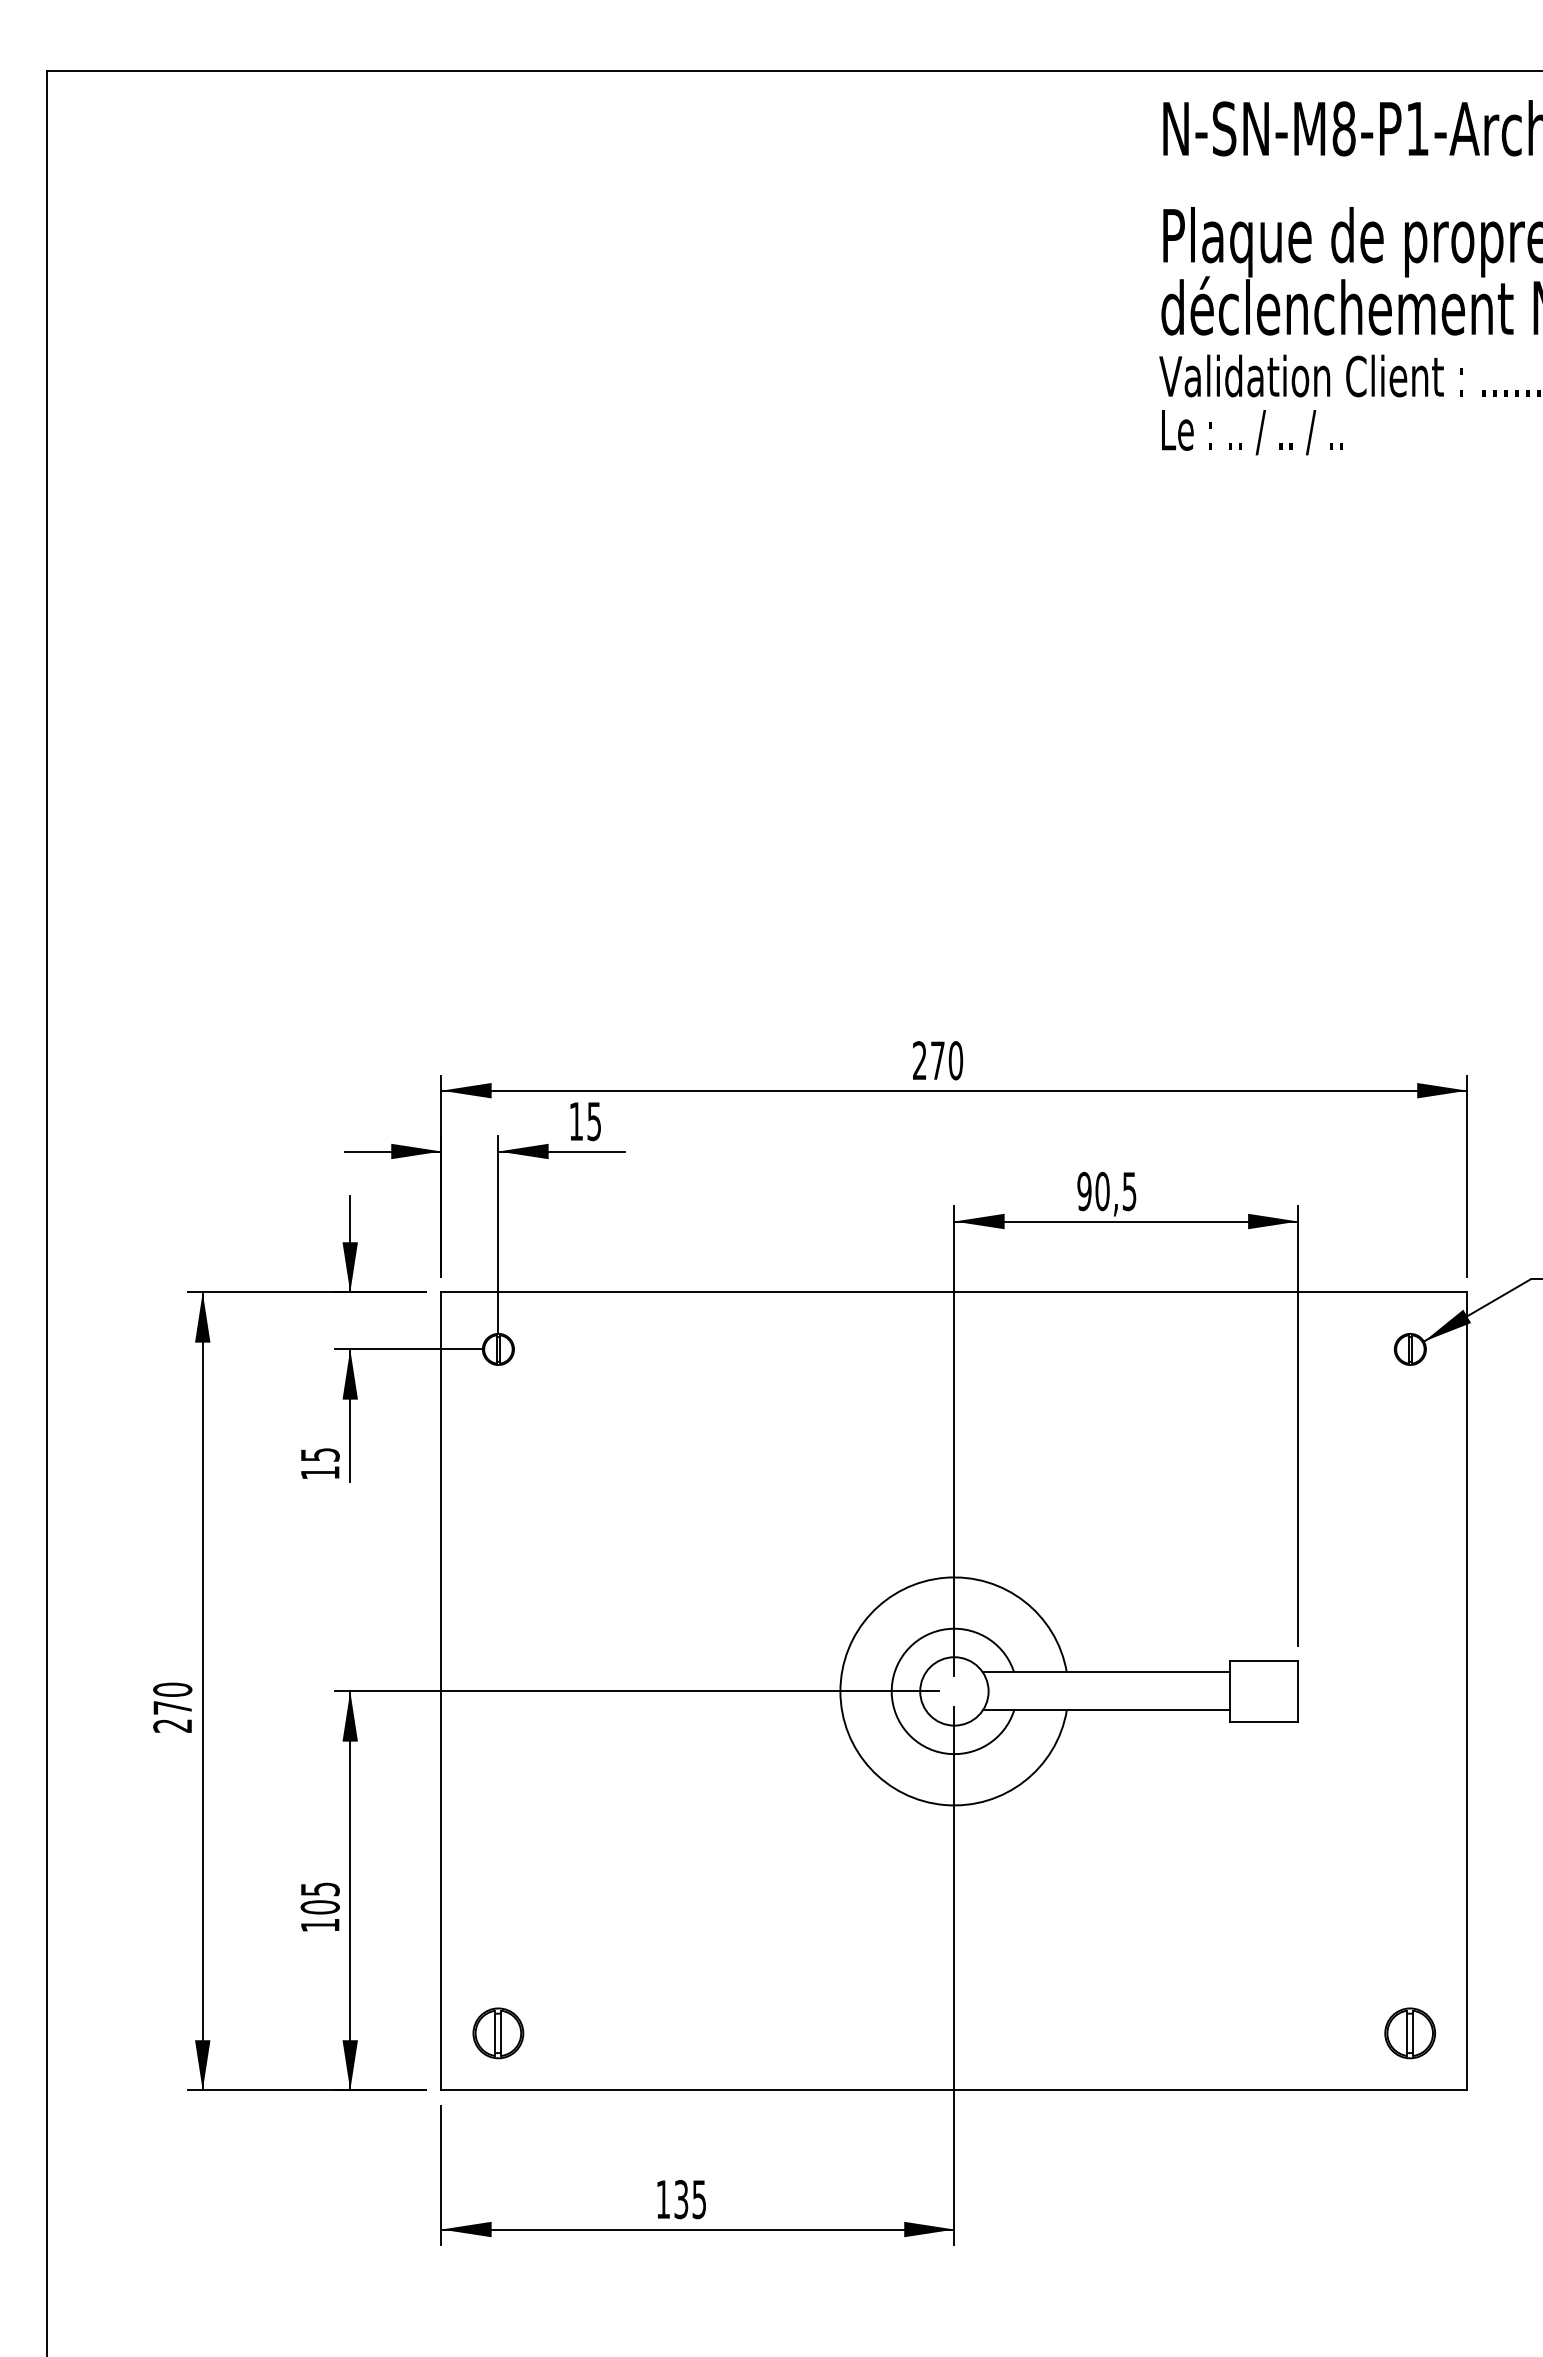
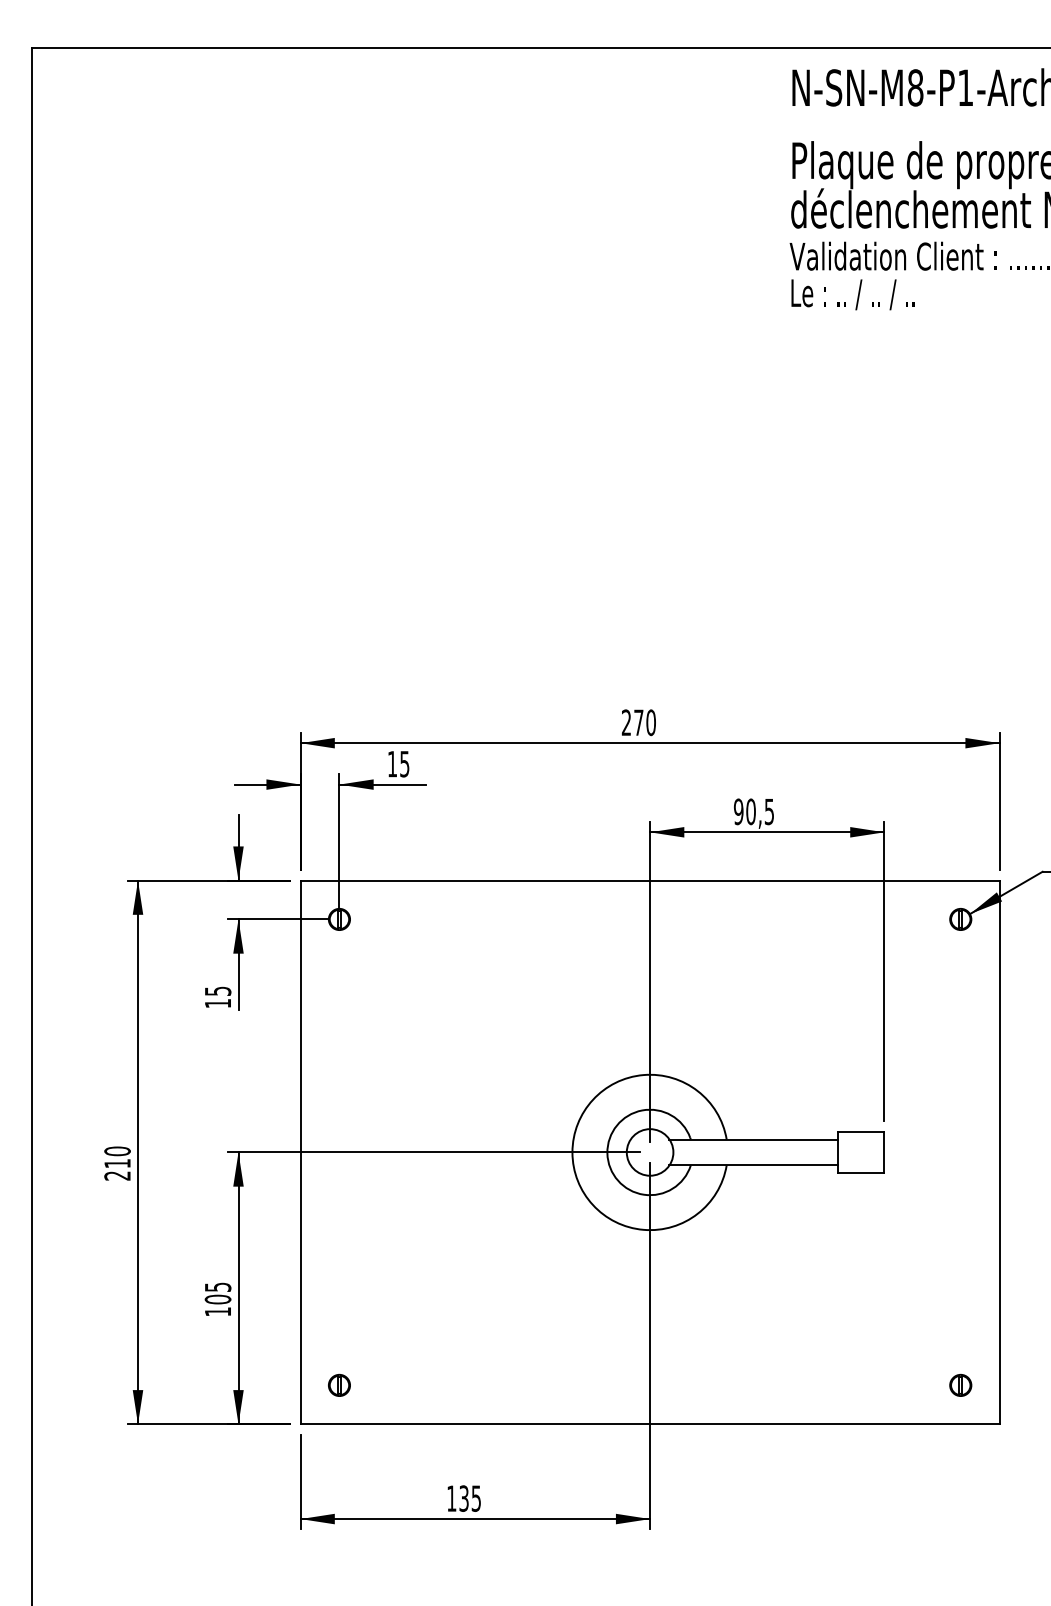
text: (172, 1707) -> (117, 1163), 270 -> 210
part: (498, 2033) -> (339, 1385), size x0.62
part: (1409, 2033) -> (960, 1385), size x0.62

